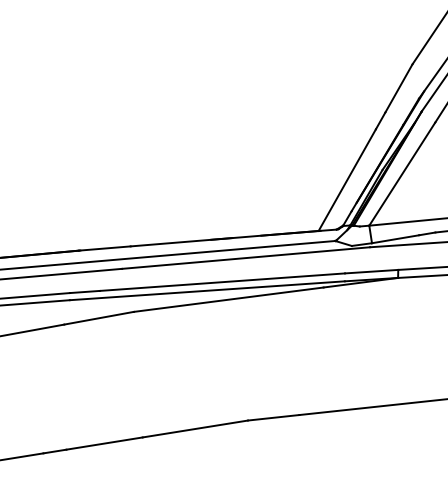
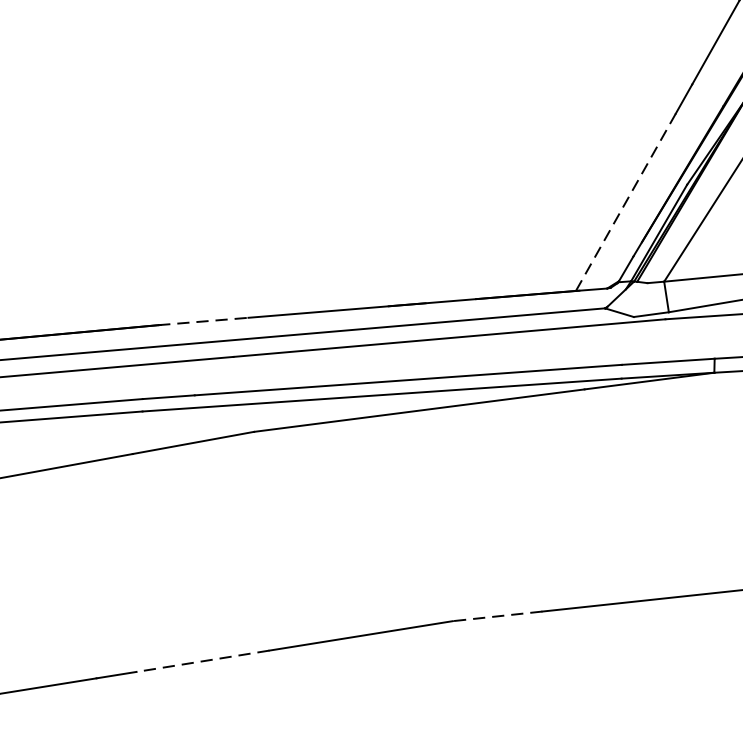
line: (347, 179) -> (626, 201), solid -> dashed
line: (104, 248) -> (202, 321), solid -> dashed
line: (273, 417) -> (497, 615), solid -> dashed
line: (104, 443) -> (202, 661), solid -> dashed

